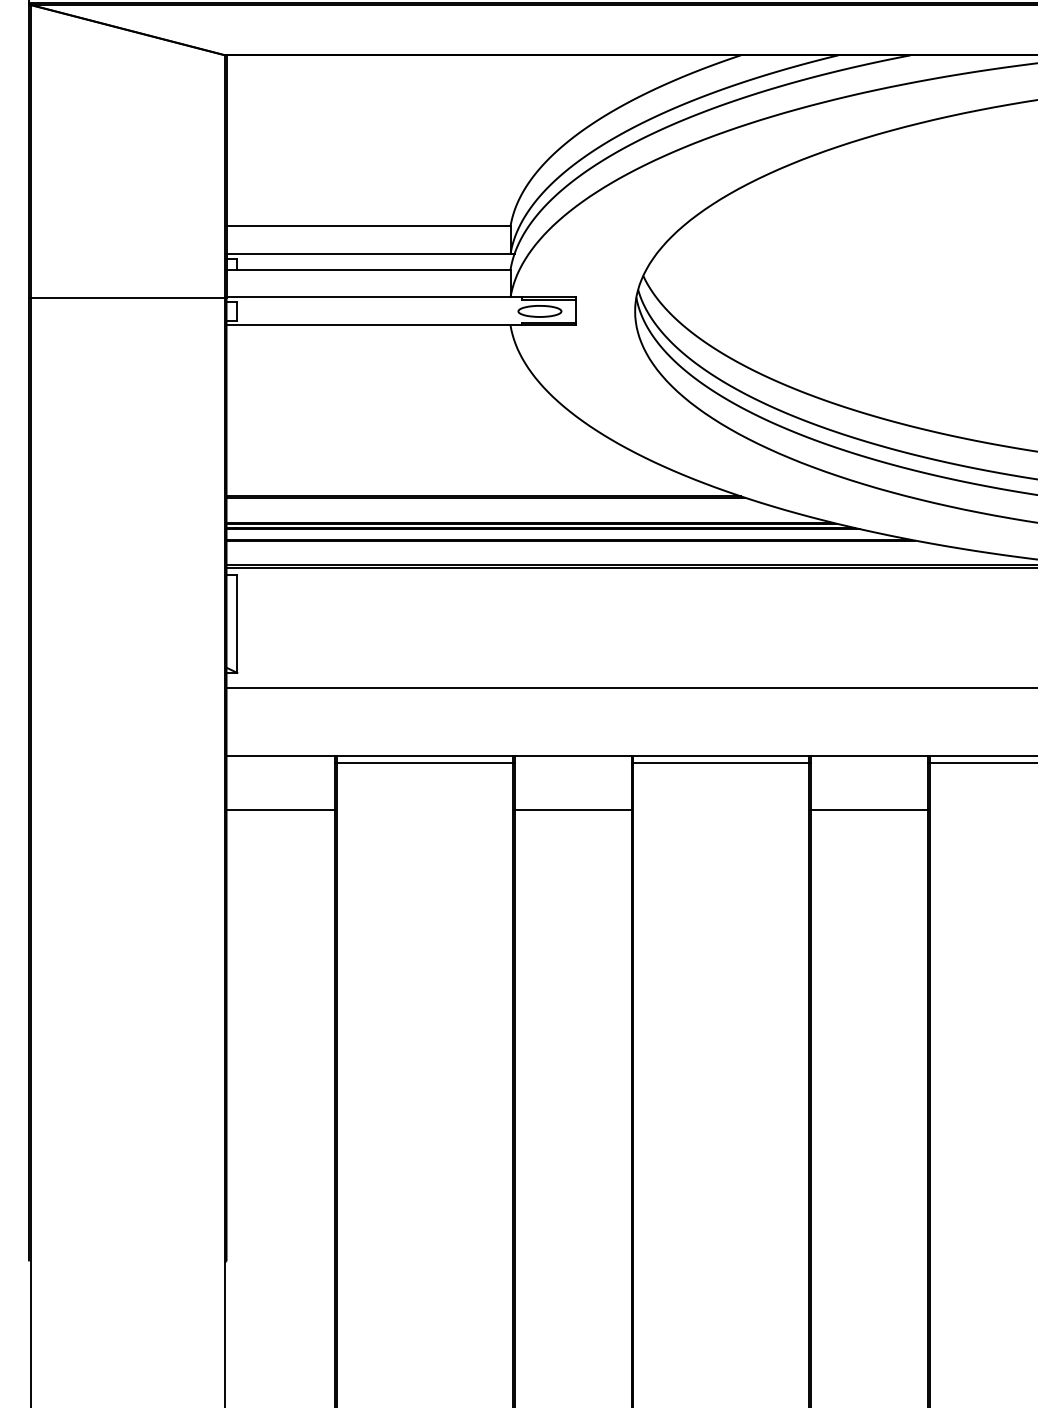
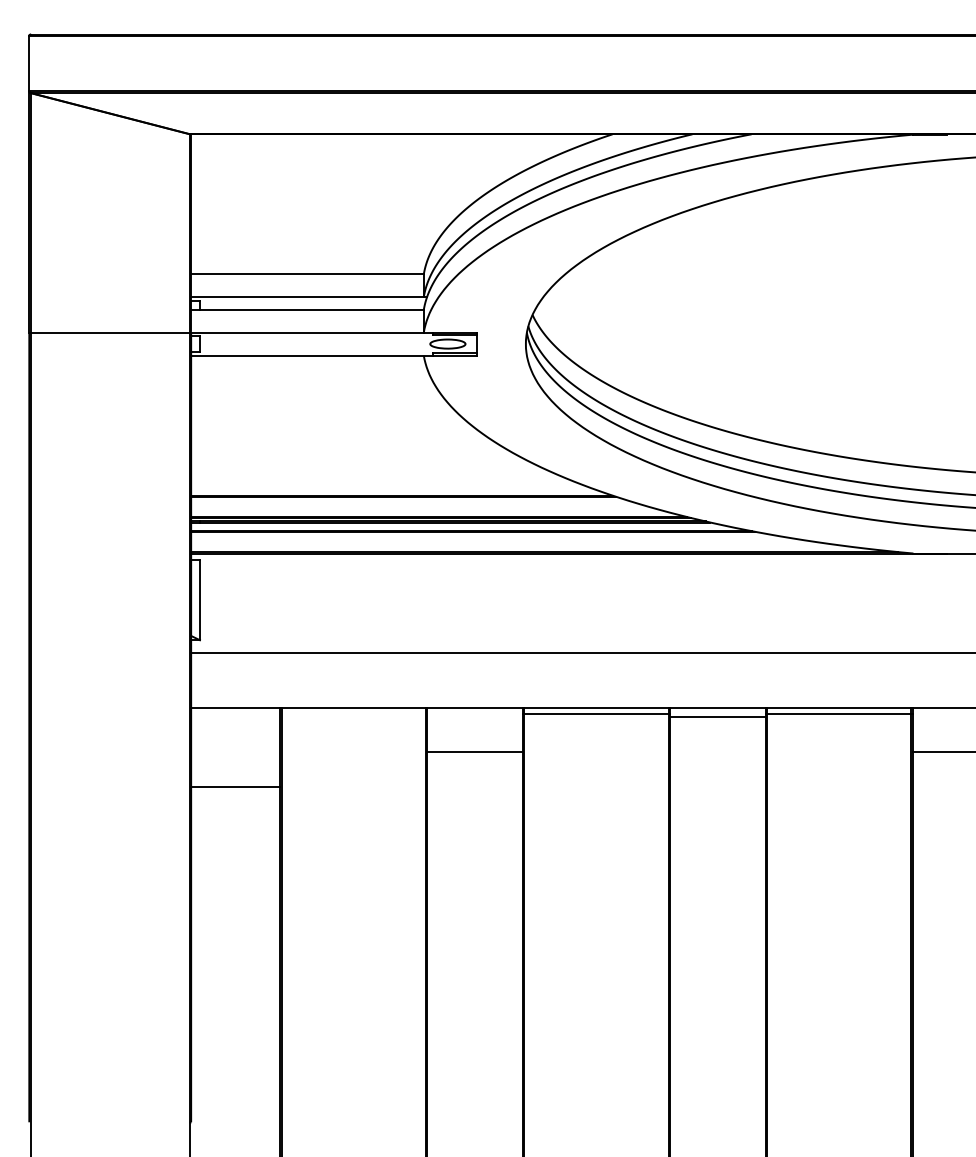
line: (424, 763) -> (353, 714), removed
line: (280, 809) -> (235, 787), moved
line: (869, 809) -> (717, 717), moved

